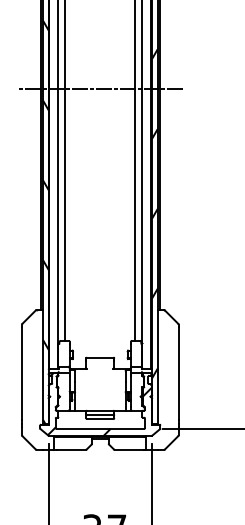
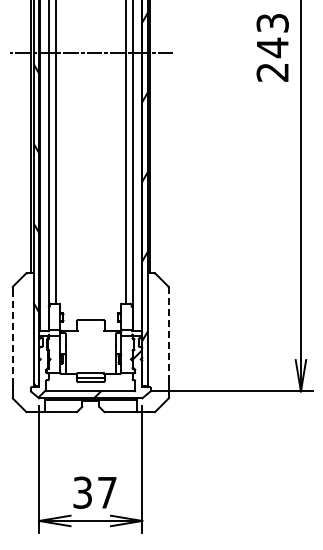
line: (21, 373) -> (12, 336), solid -> dashed
line: (178, 373) -> (168, 336), solid -> dashed

